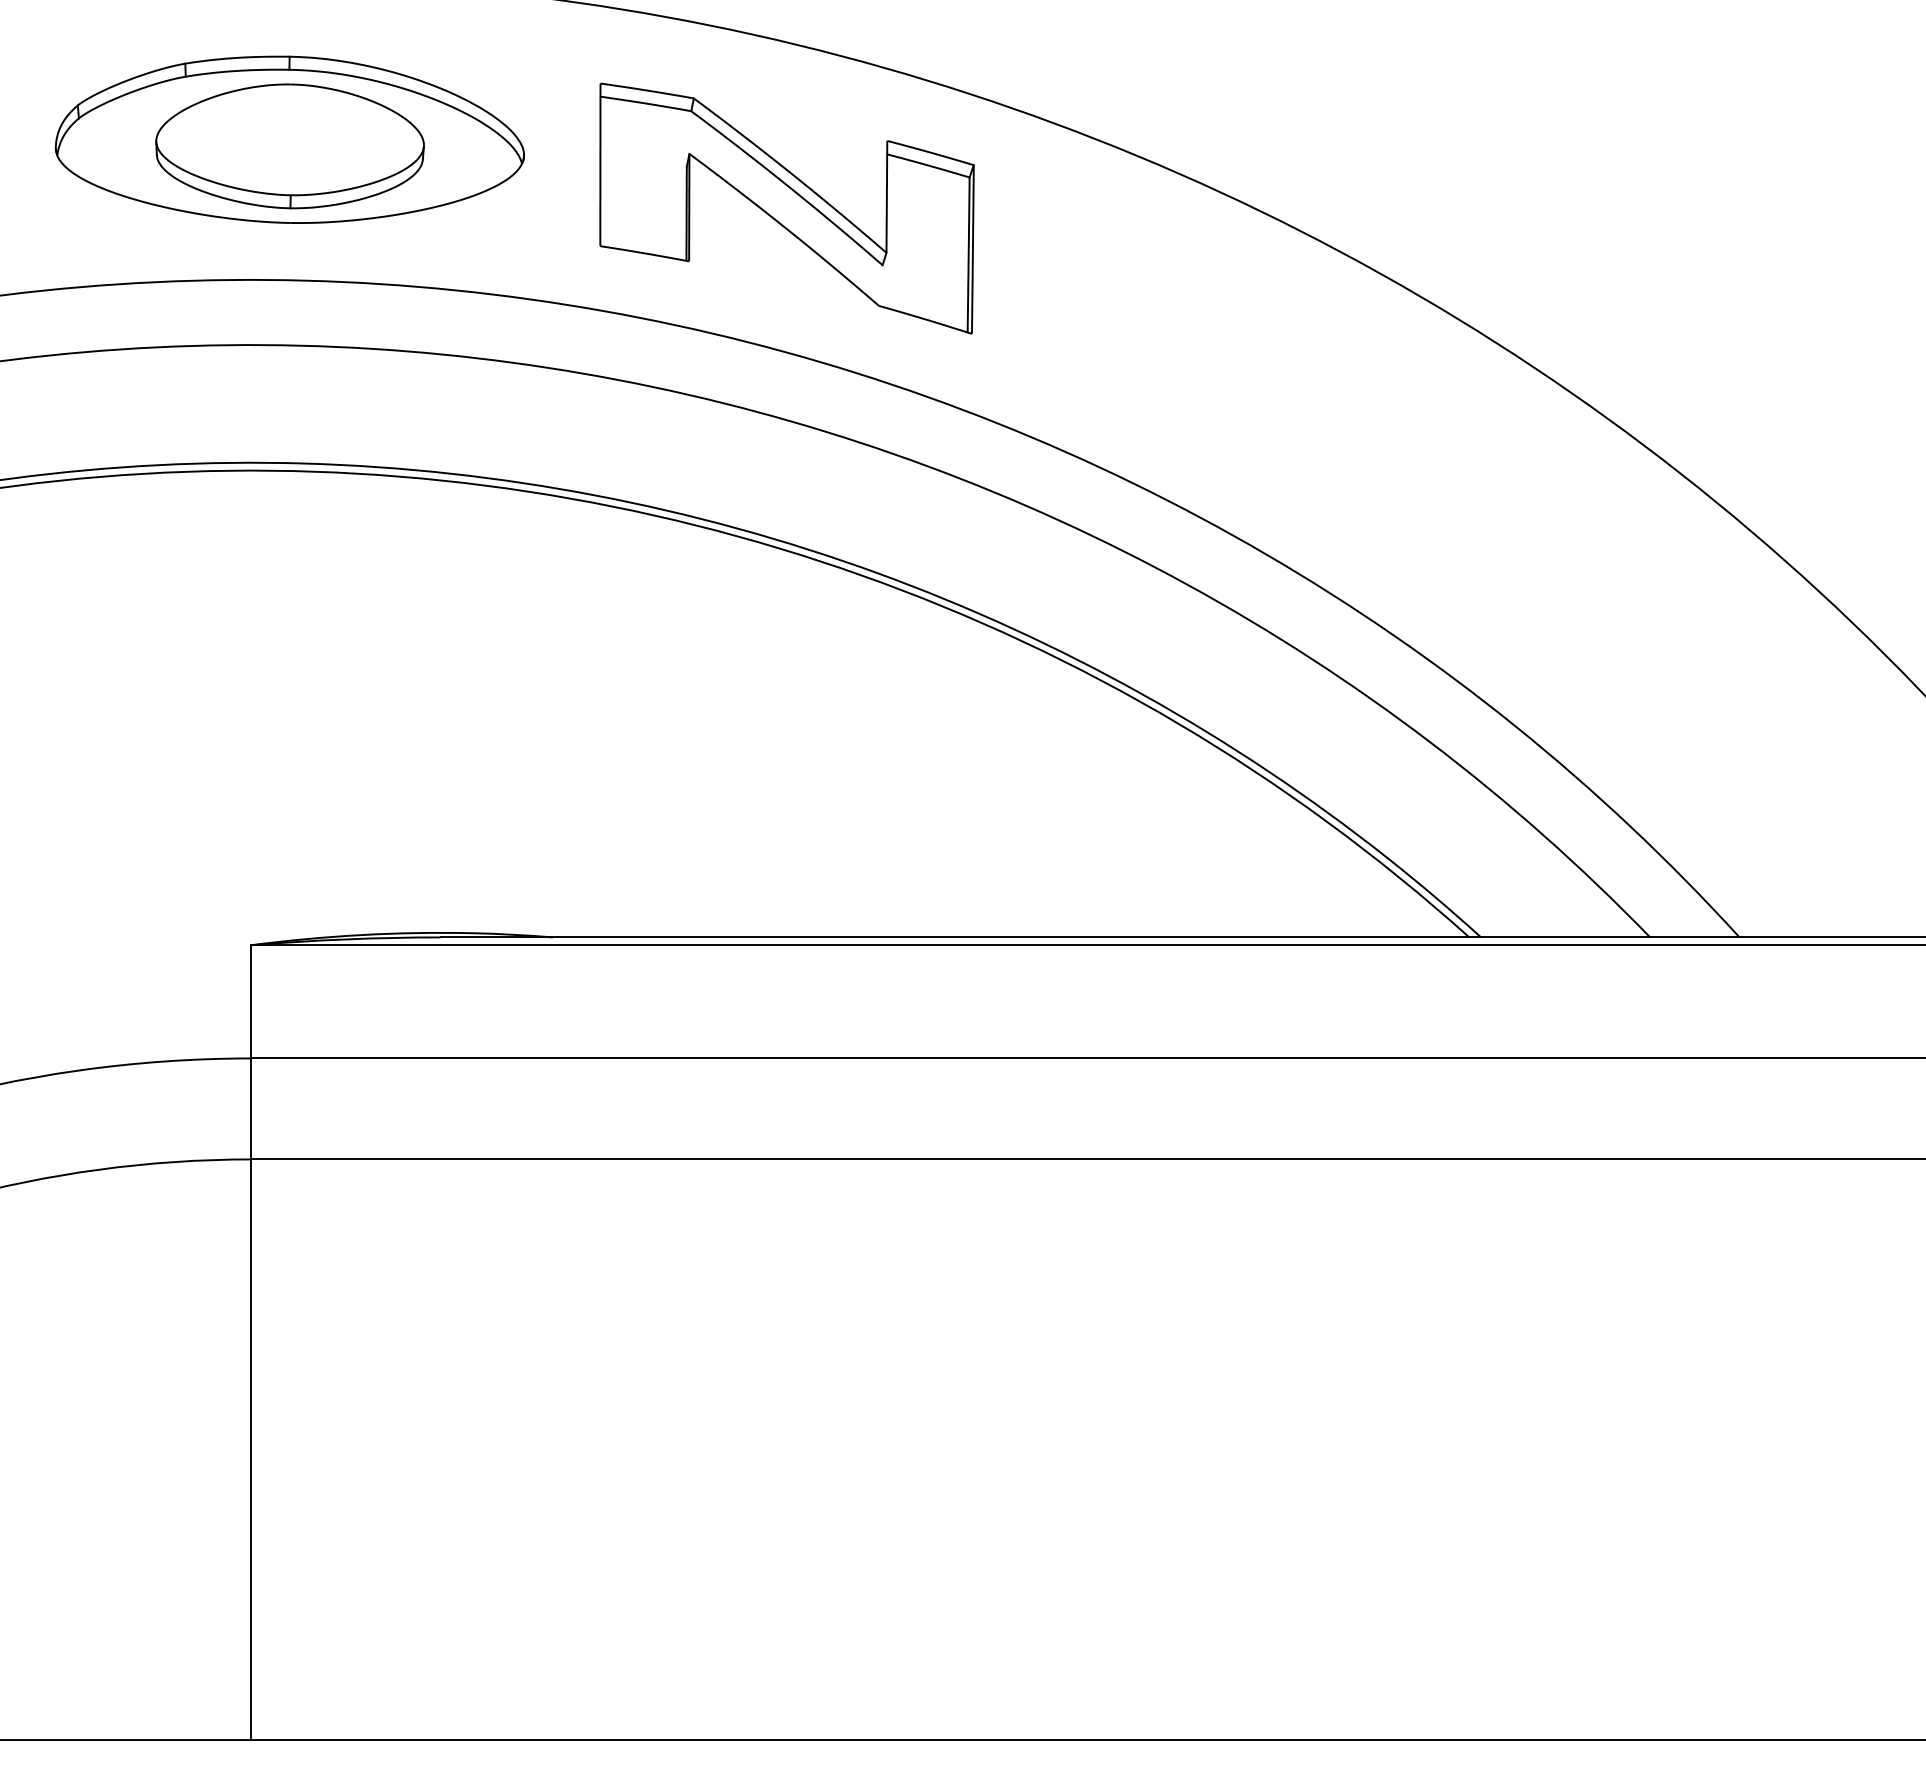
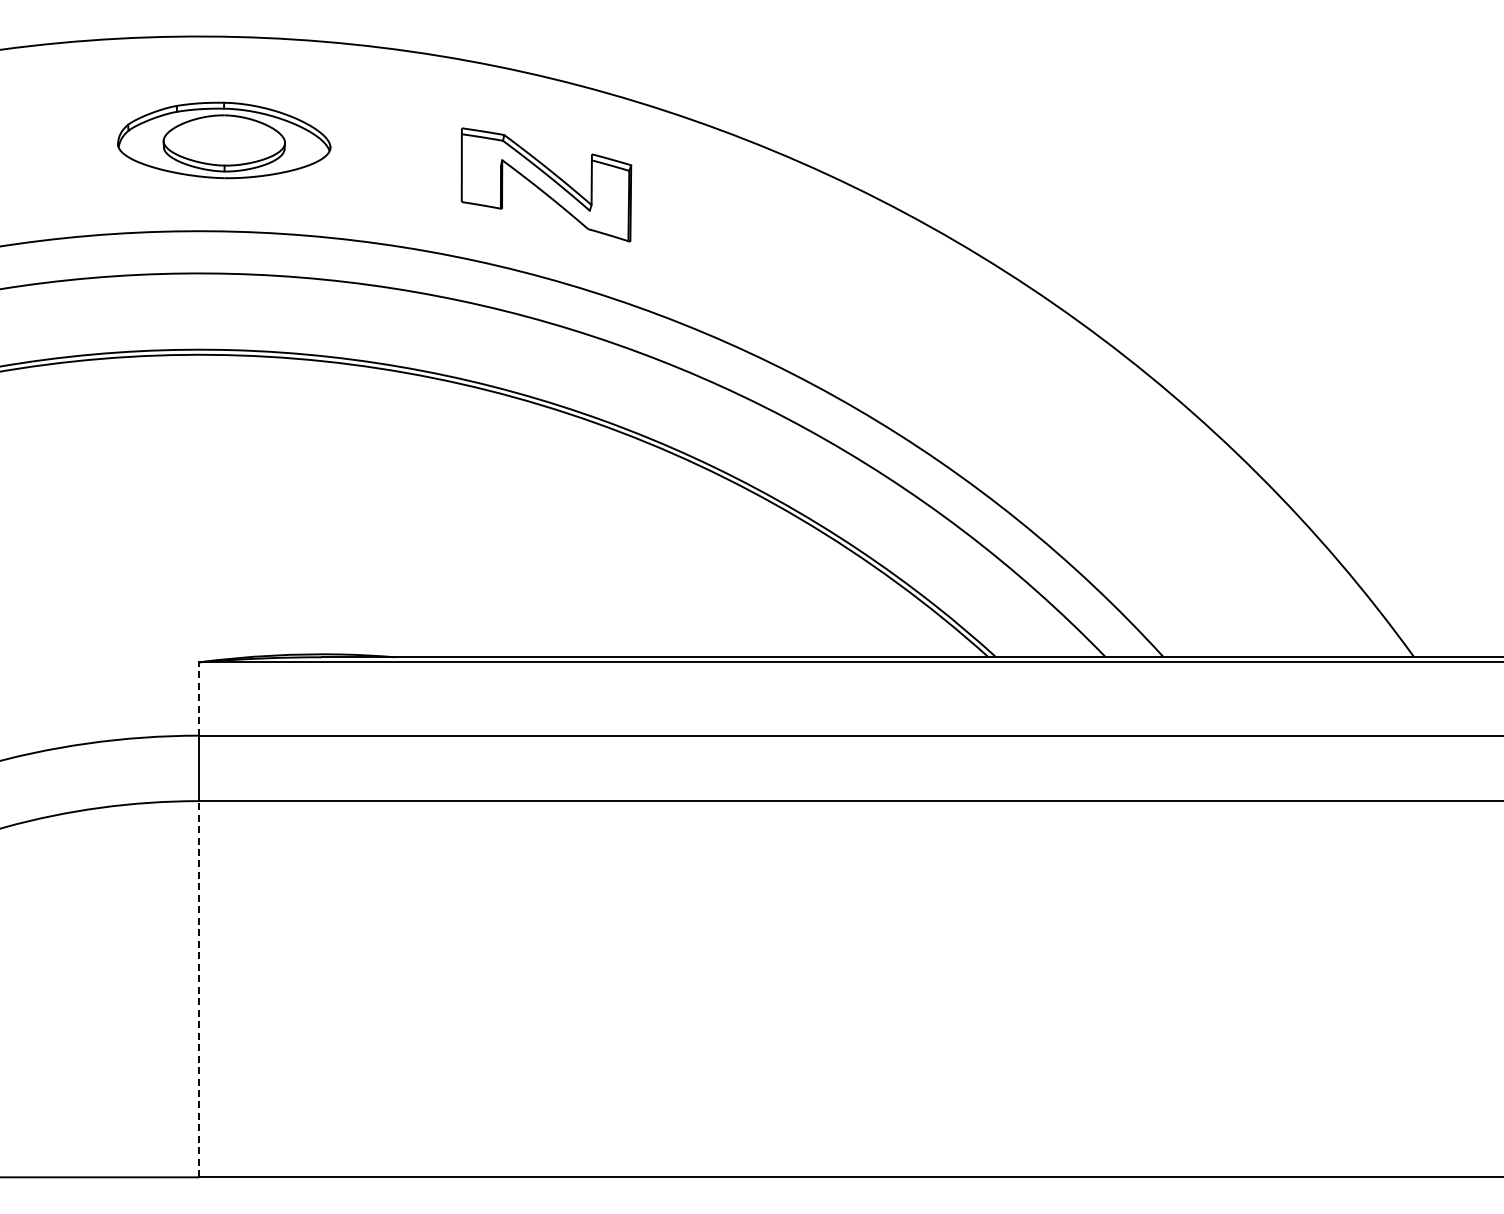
part: (288, 139) -> (223, 140), size x0.7
part: (787, 207) -> (546, 184), size x0.7
line: (251, 1001) -> (199, 698), solid -> dashed
line: (251, 1448) -> (199, 988), solid -> dashed

